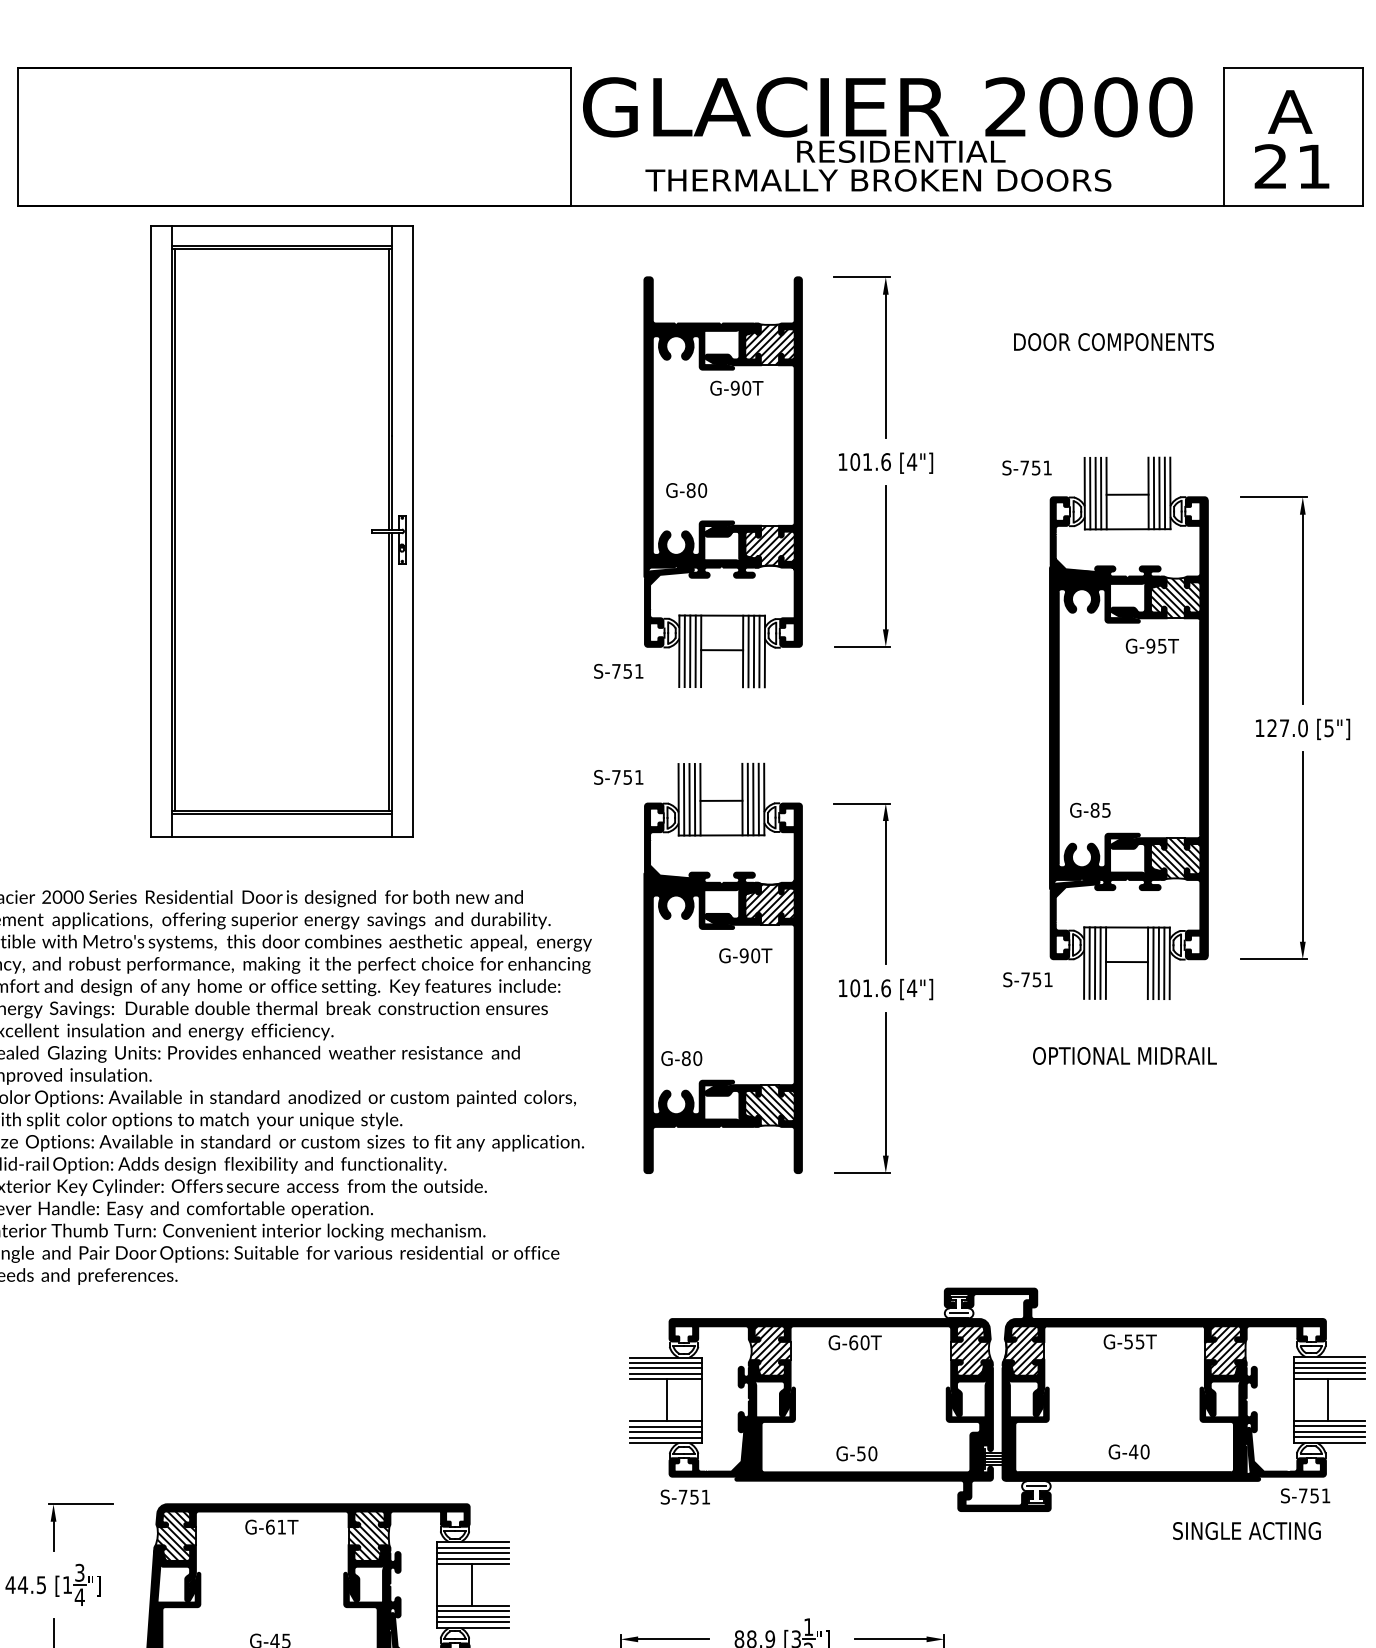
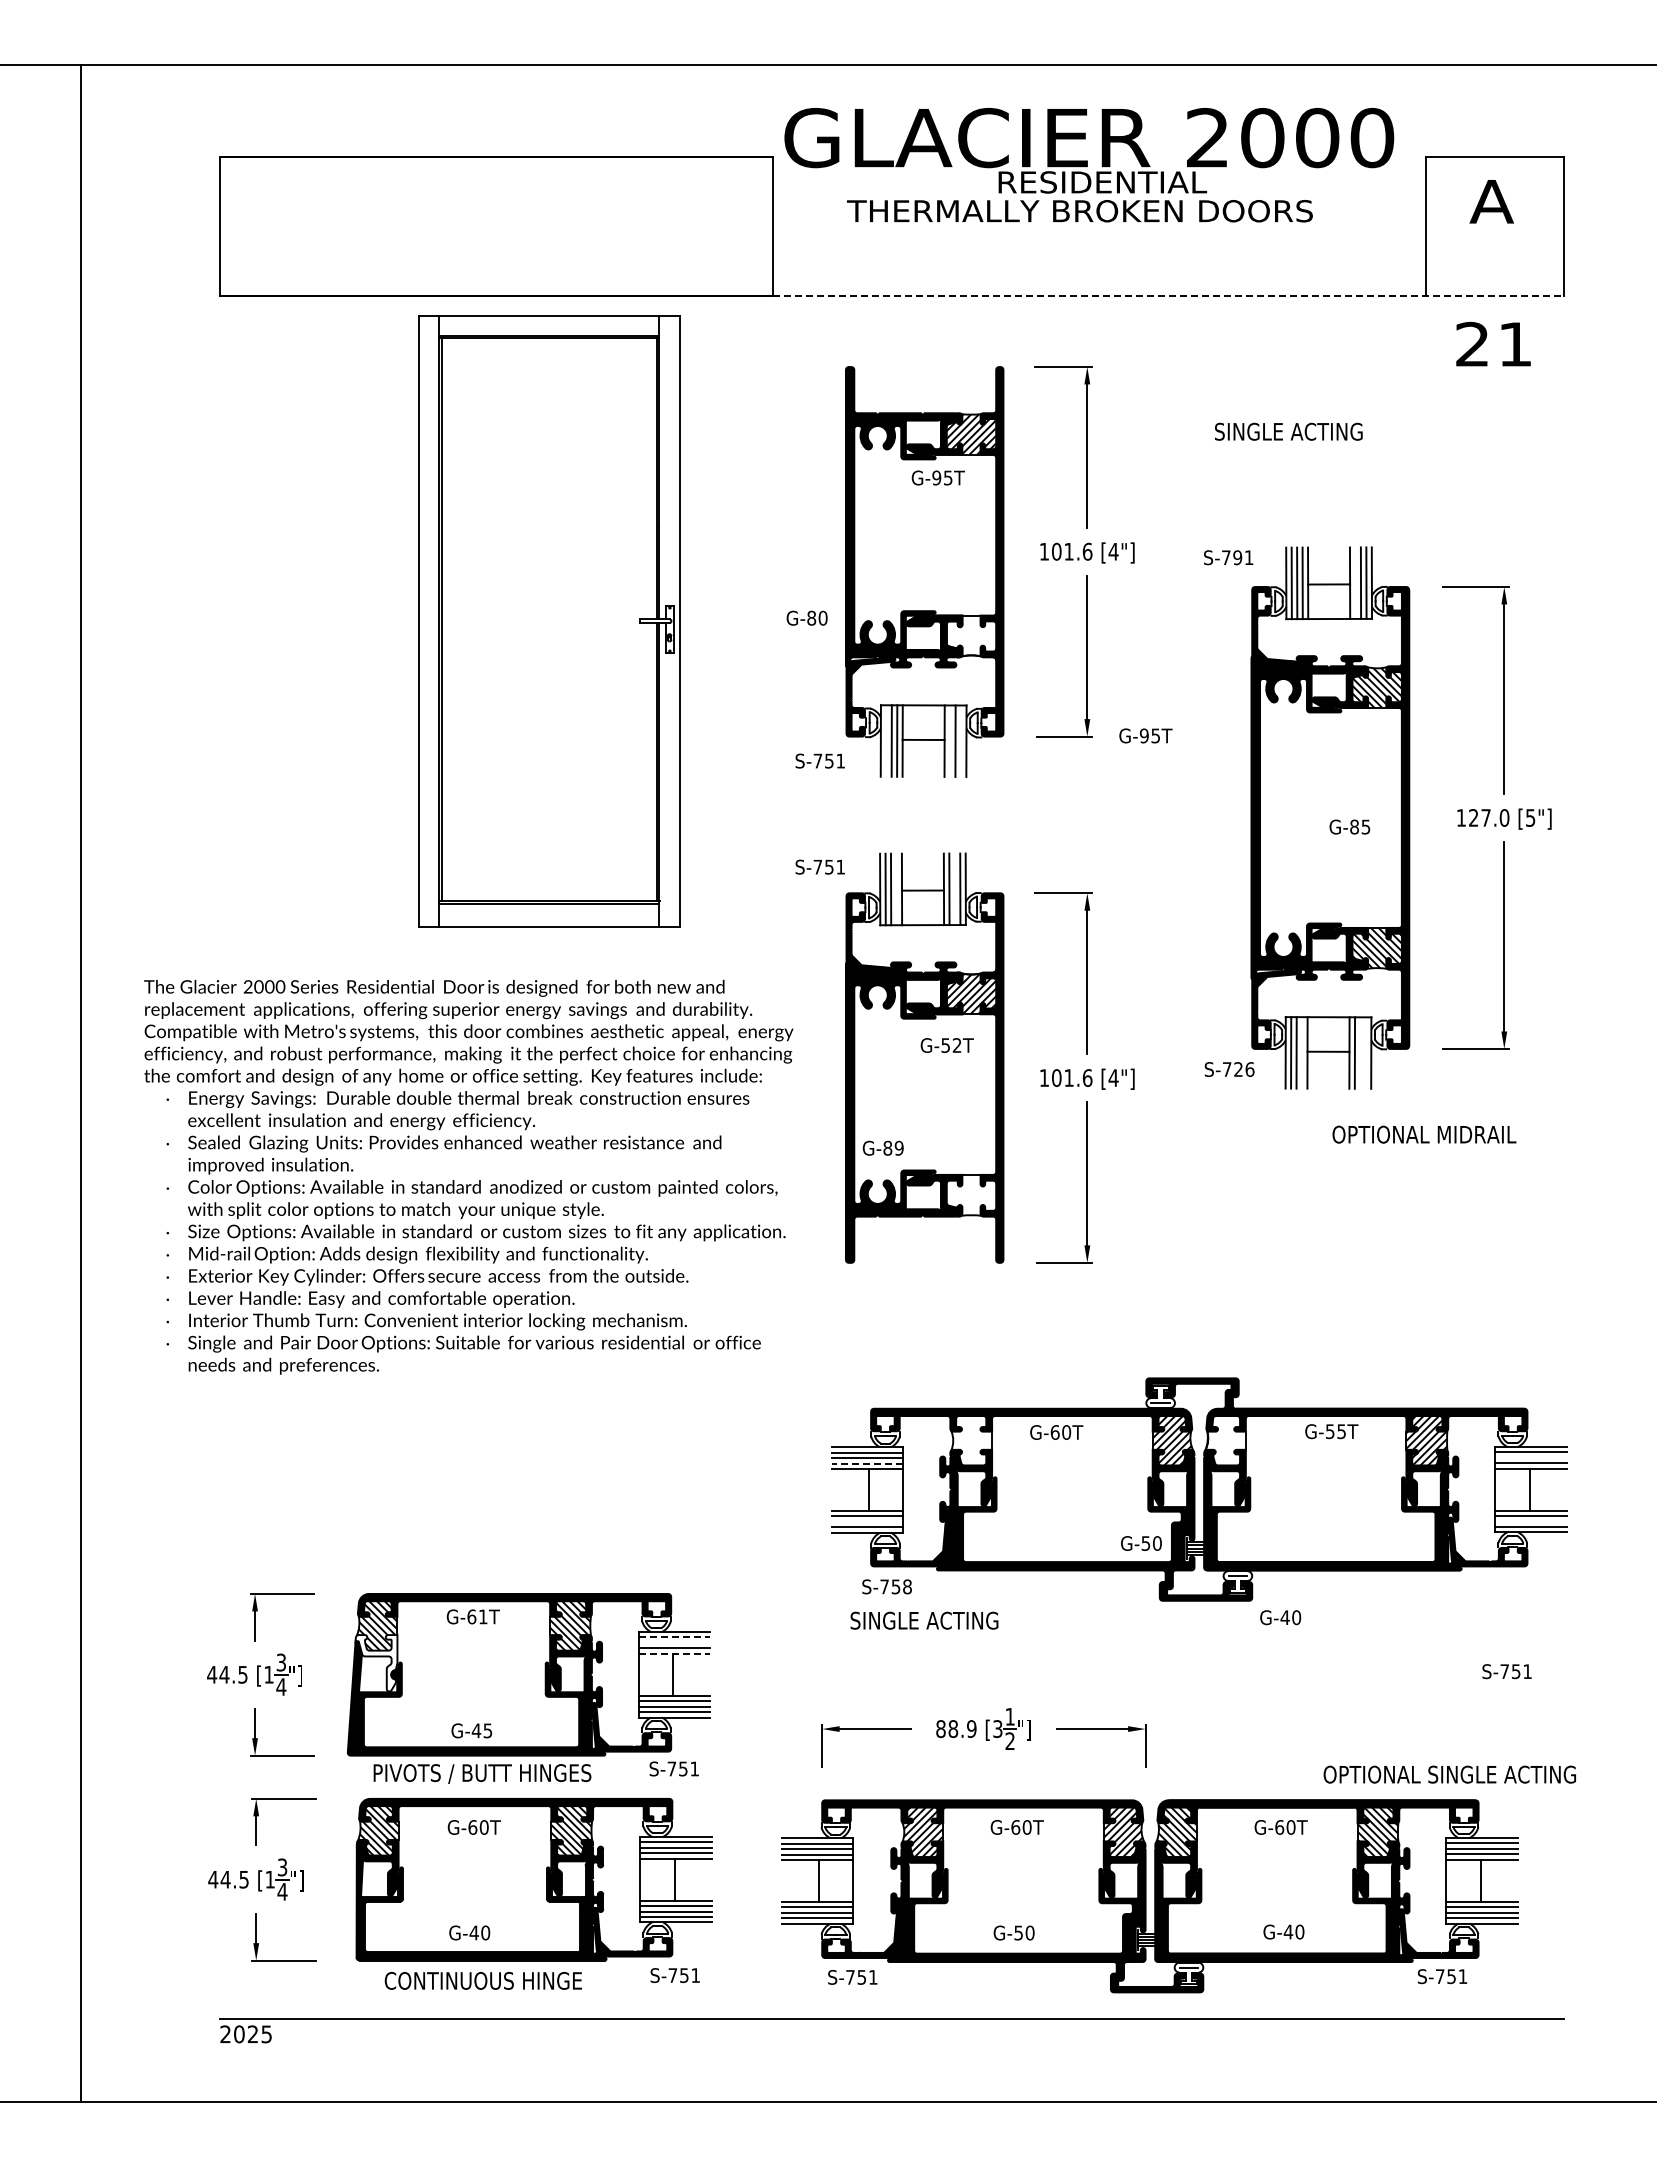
text: (887, 134) -> (1089, 165), moved
text: (1291, 165) -> (1493, 343), moved
line: (966, 205) -> (1168, 295), solid -> dashed
text: (1113, 341) -> (1315, 431), DOOR COMPONENTS -> SINGLE ACTING
text: (745, 387) -> (947, 477), G-90T -> G-95T
text: (1035, 467) -> (1237, 557), S-751 -> S-791
text: (685, 489) -> (806, 617), moved
line: (1153, 492) -> (1355, 582), removed
part: (281, 531) -> (549, 621), moved
hatch: (769, 545) -> (971, 635), removed
text: (1151, 645) -> (1145, 735), moved
line: (684, 650) -> (886, 740), removed
line: (747, 650) -> (949, 740), removed
line: (758, 650) -> (960, 740), removed
line: (694, 799) -> (896, 889), removed
line: (752, 799) -> (954, 889), removed
text: (1089, 809) -> (1349, 826), moved
text: (749, 955) -> (951, 1045), G-90T -> G-52T
line: (1099, 962) -> (1301, 1052), removed
line: (1158, 962) -> (1360, 1052), removed
line: (1163, 962) -> (1365, 1052), removed
text: (1042, 979) -> (1244, 1069), S-751 -> S-726
text: (1124, 1055) -> (1424, 1134), moved
text: (696, 1058) -> (898, 1148), G-80 -> G-89
hatch: (769, 1104) -> (971, 1194), removed
hatch: (769, 1350) -> (971, 1440), removed
hatch: (1023, 1350) -> (1225, 1440), removed
line: (1328, 1367) -> (1530, 1457), removed
line: (665, 1373) -> (867, 1463), solid -> dashed
line: (665, 1431) -> (867, 1521), removed
line: (1328, 1431) -> (1530, 1521), removed
text: (1128, 1451) -> (1280, 1617), moved
text: (856, 1453) -> (1141, 1543), moved
text: (1304, 1495) -> (1506, 1671), moved
text: (705, 1496) -> (907, 1586), S-751 -> S-758
text: (1246, 1530) -> (924, 1620), moved
line: (472, 1547) -> (674, 1637), solid -> dashed
line: (472, 1552) -> (674, 1642), removed
line: (472, 1563) -> (674, 1653), solid -> dashed
fill: (174, 1573) -> (376, 1663), removed

